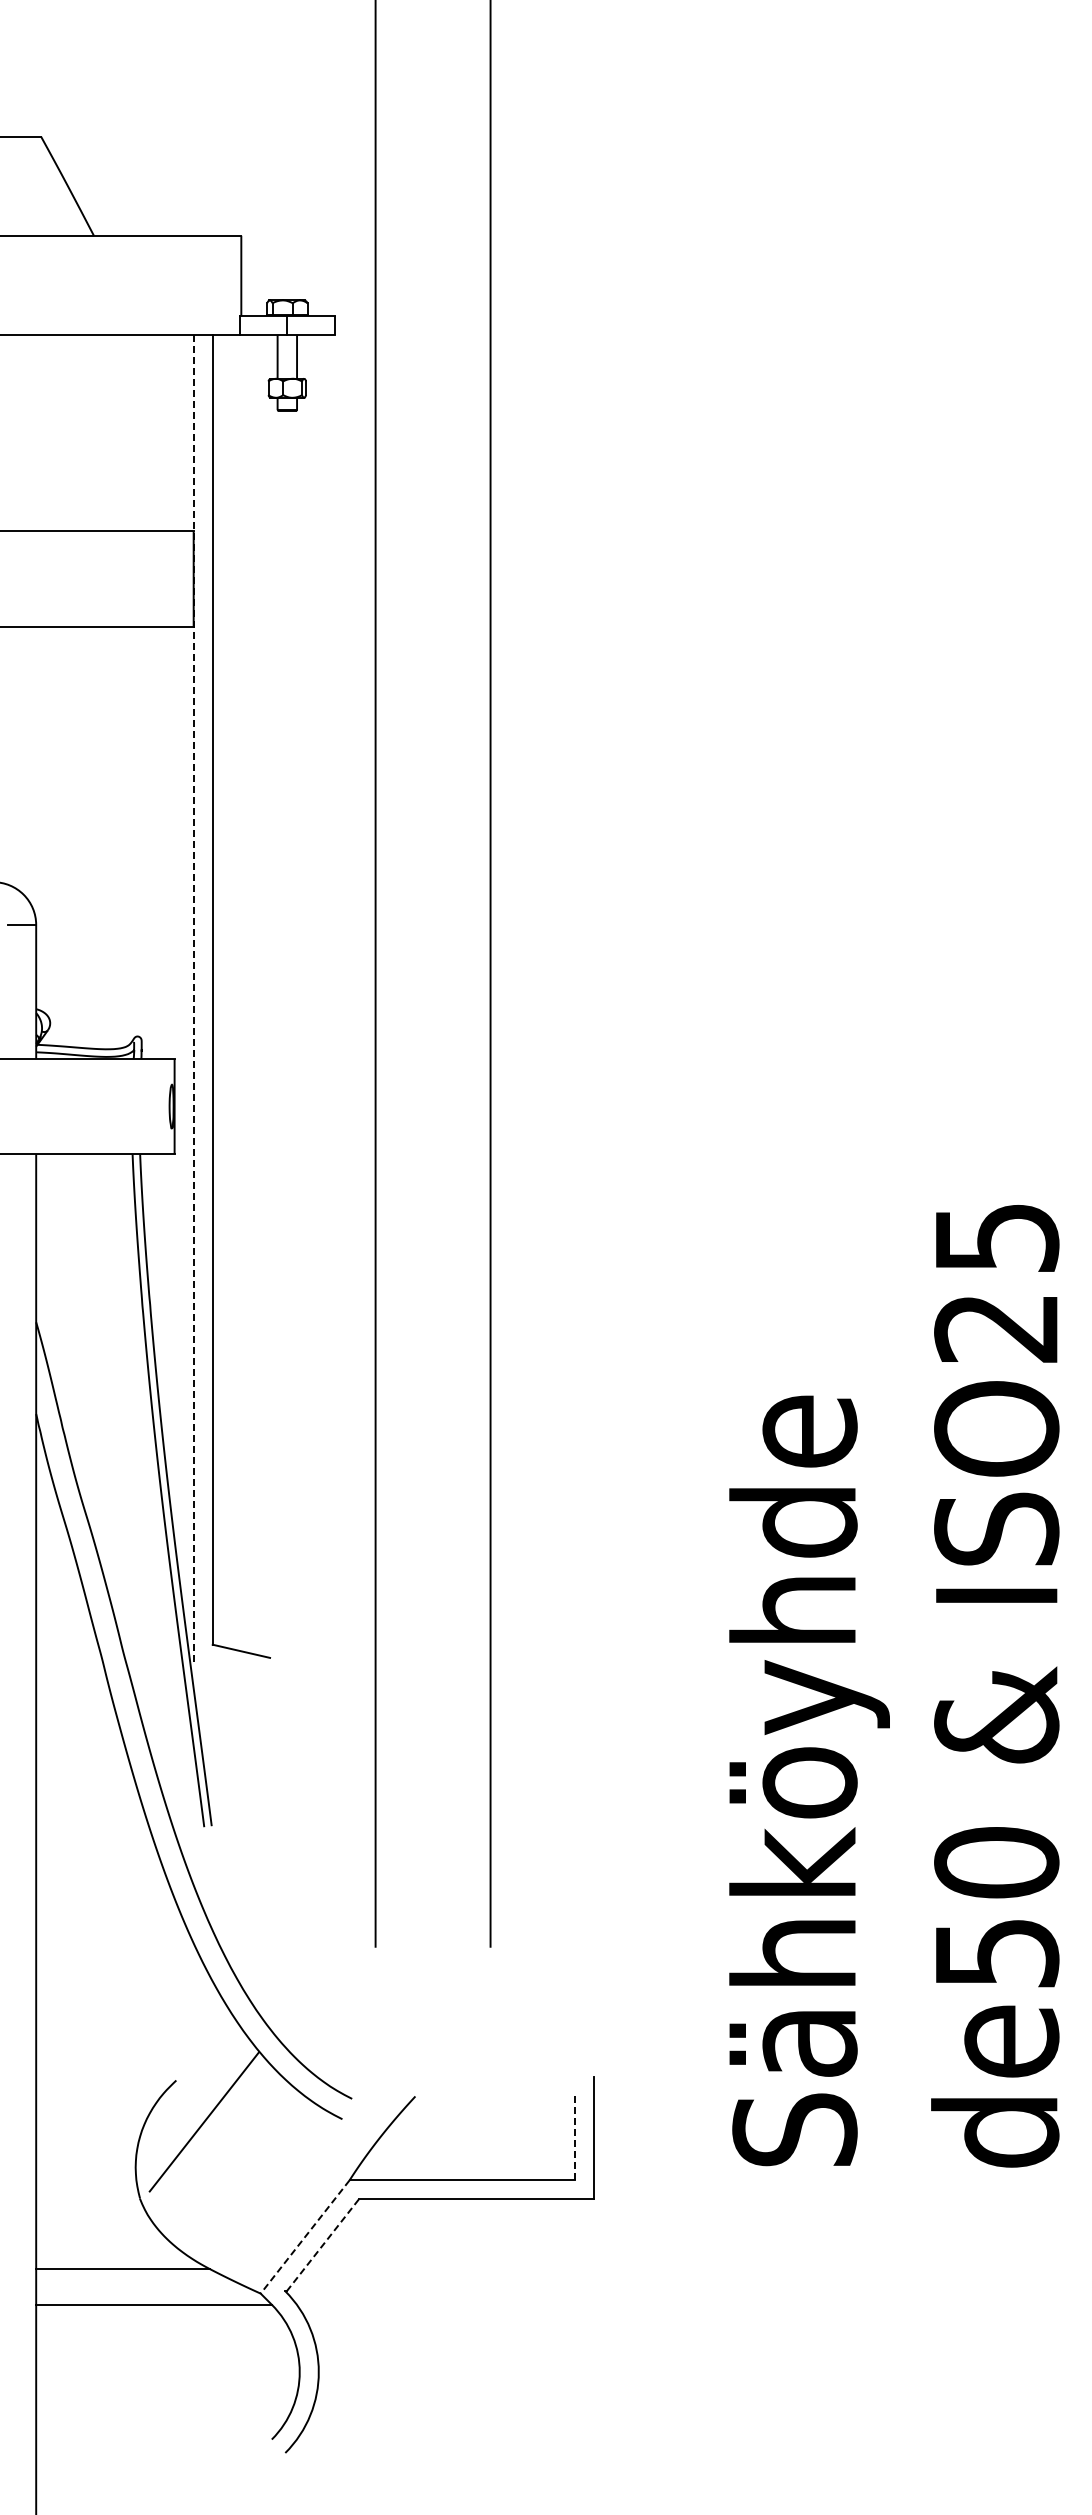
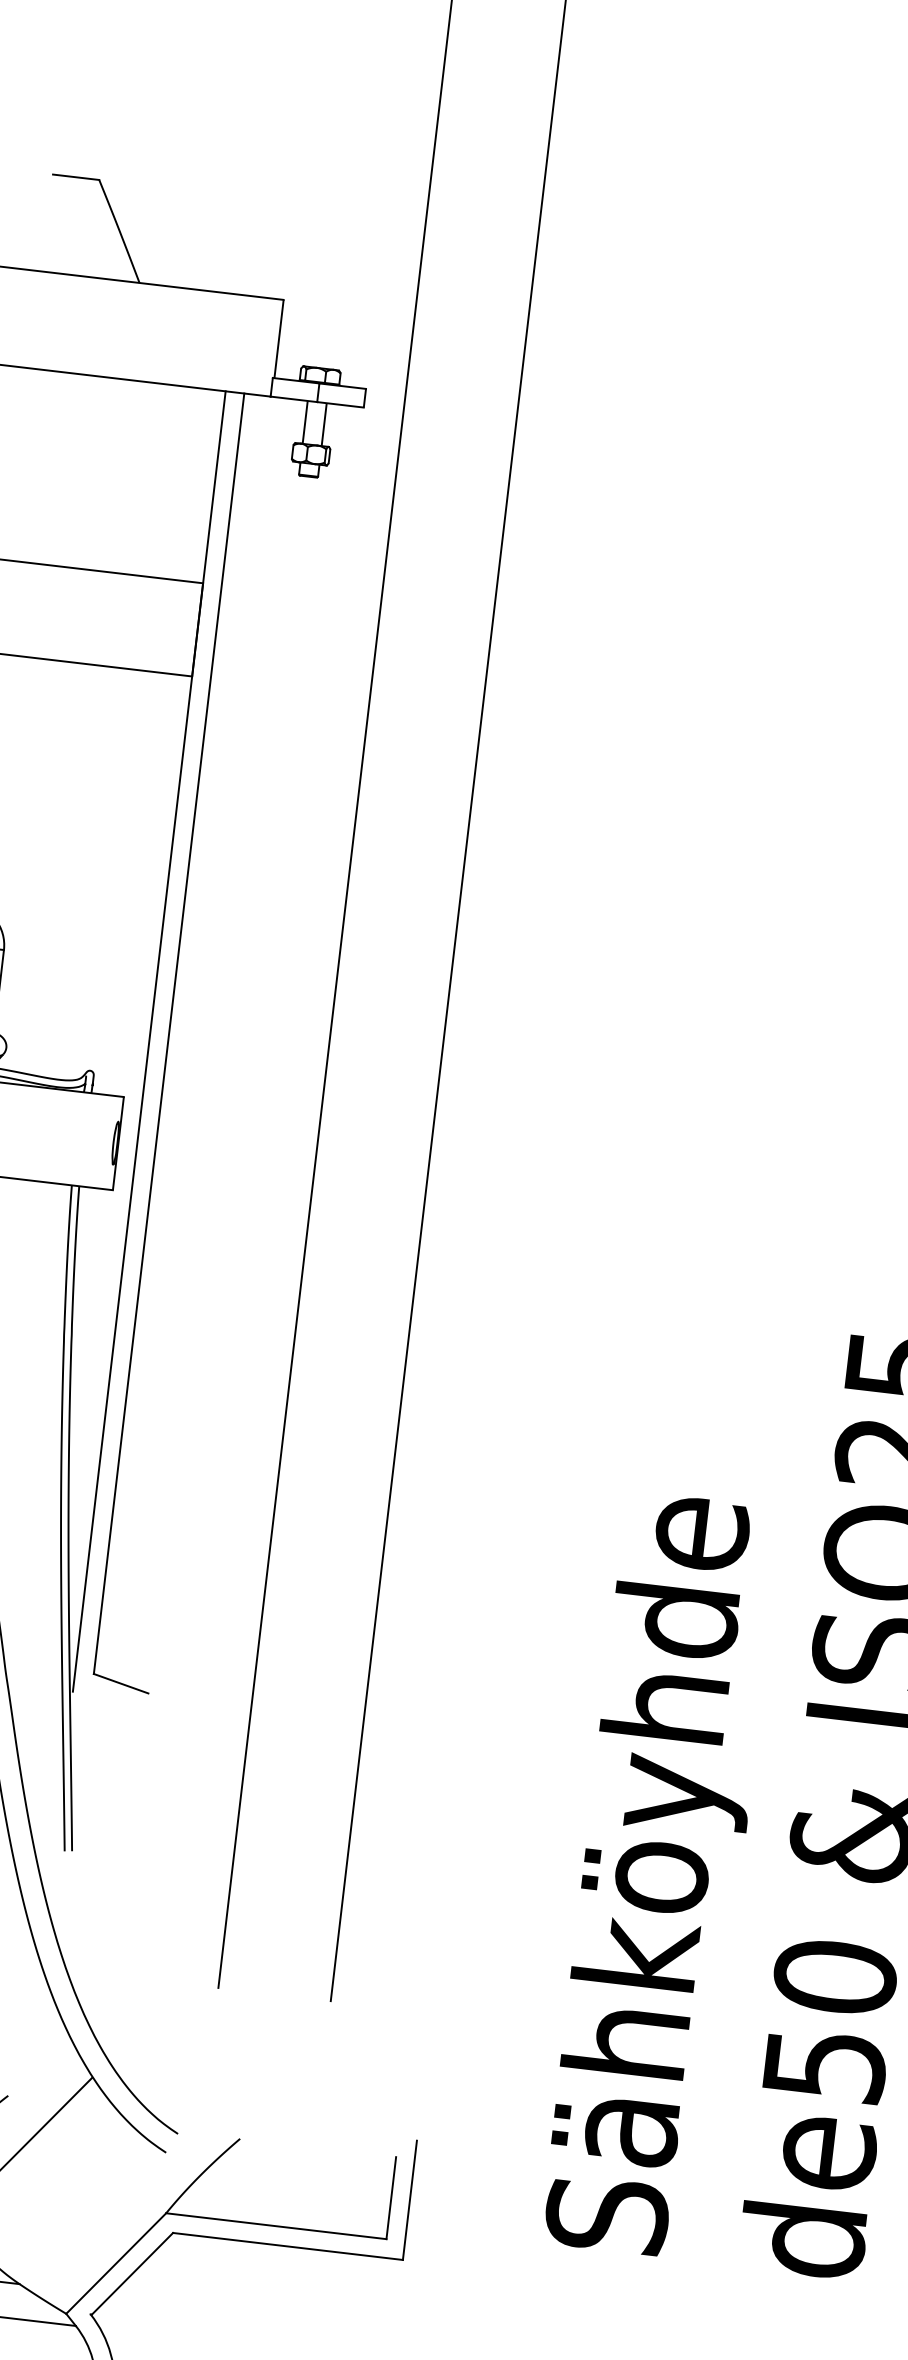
line: (193, 1000) -> (149, 1041), dashed -> solid
line: (574, 2138) -> (390, 2198), dashed -> solid
line: (304, 2237) -> (115, 2263), dashed -> solid
line: (322, 2245) -> (132, 2273), dashed -> solid

